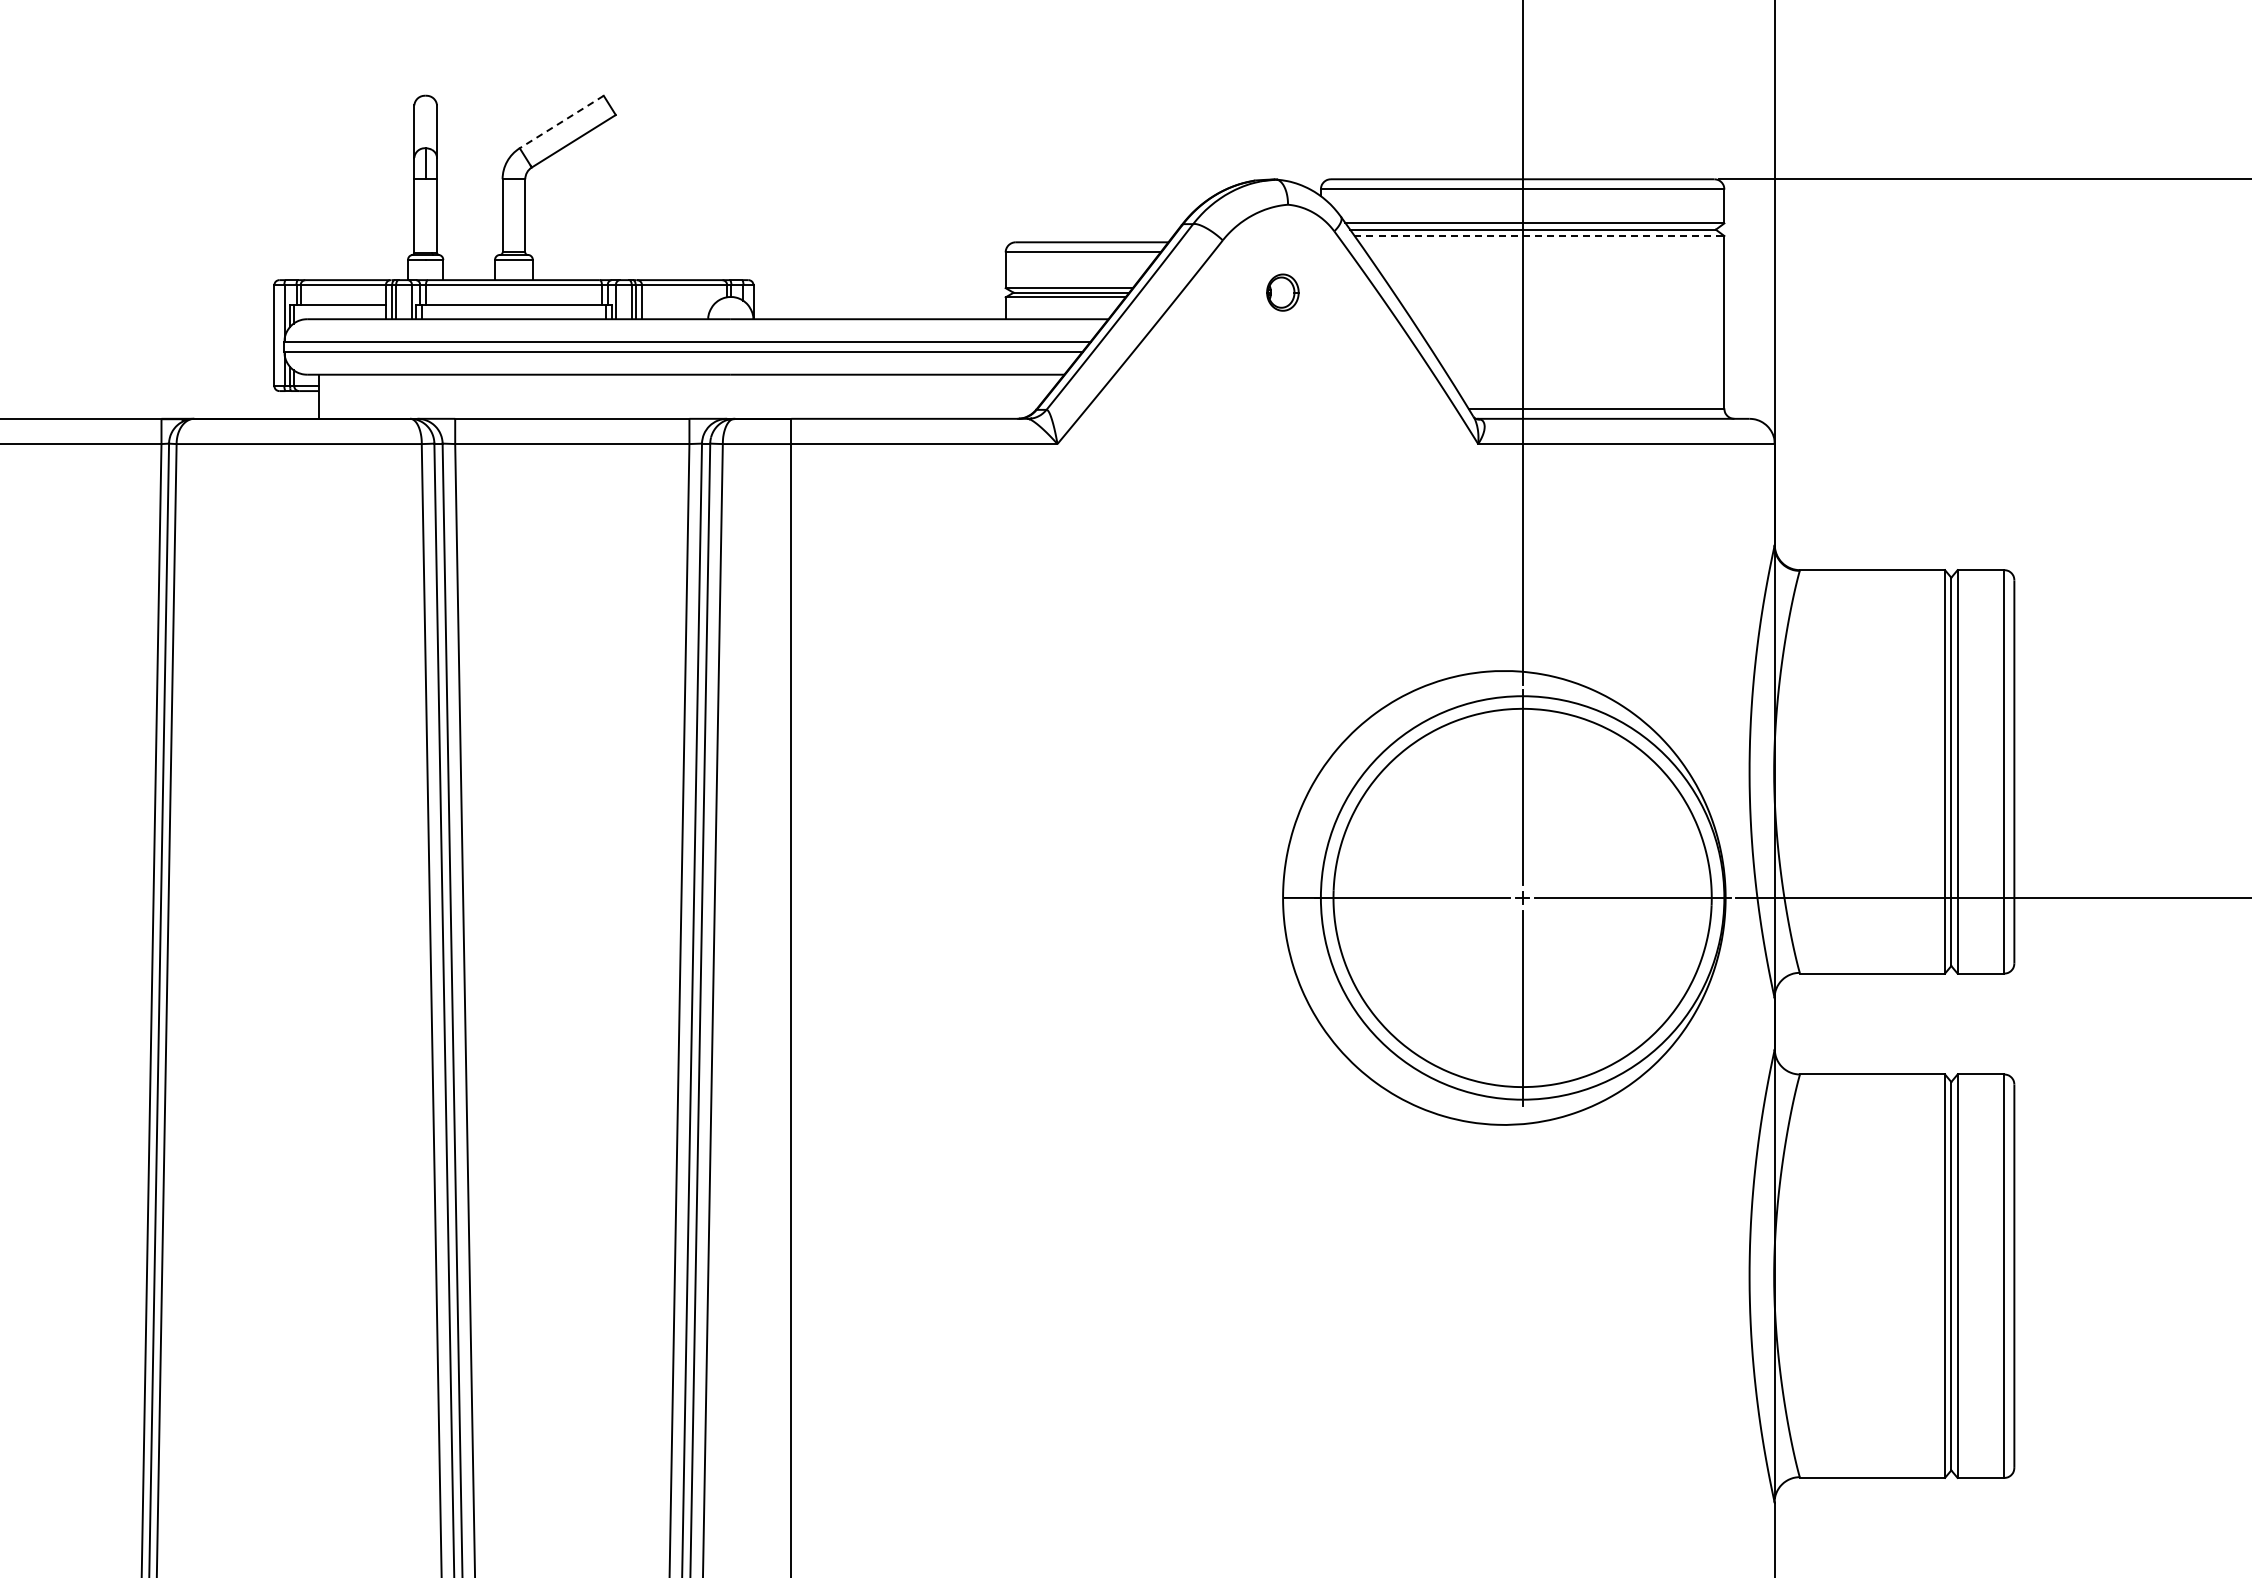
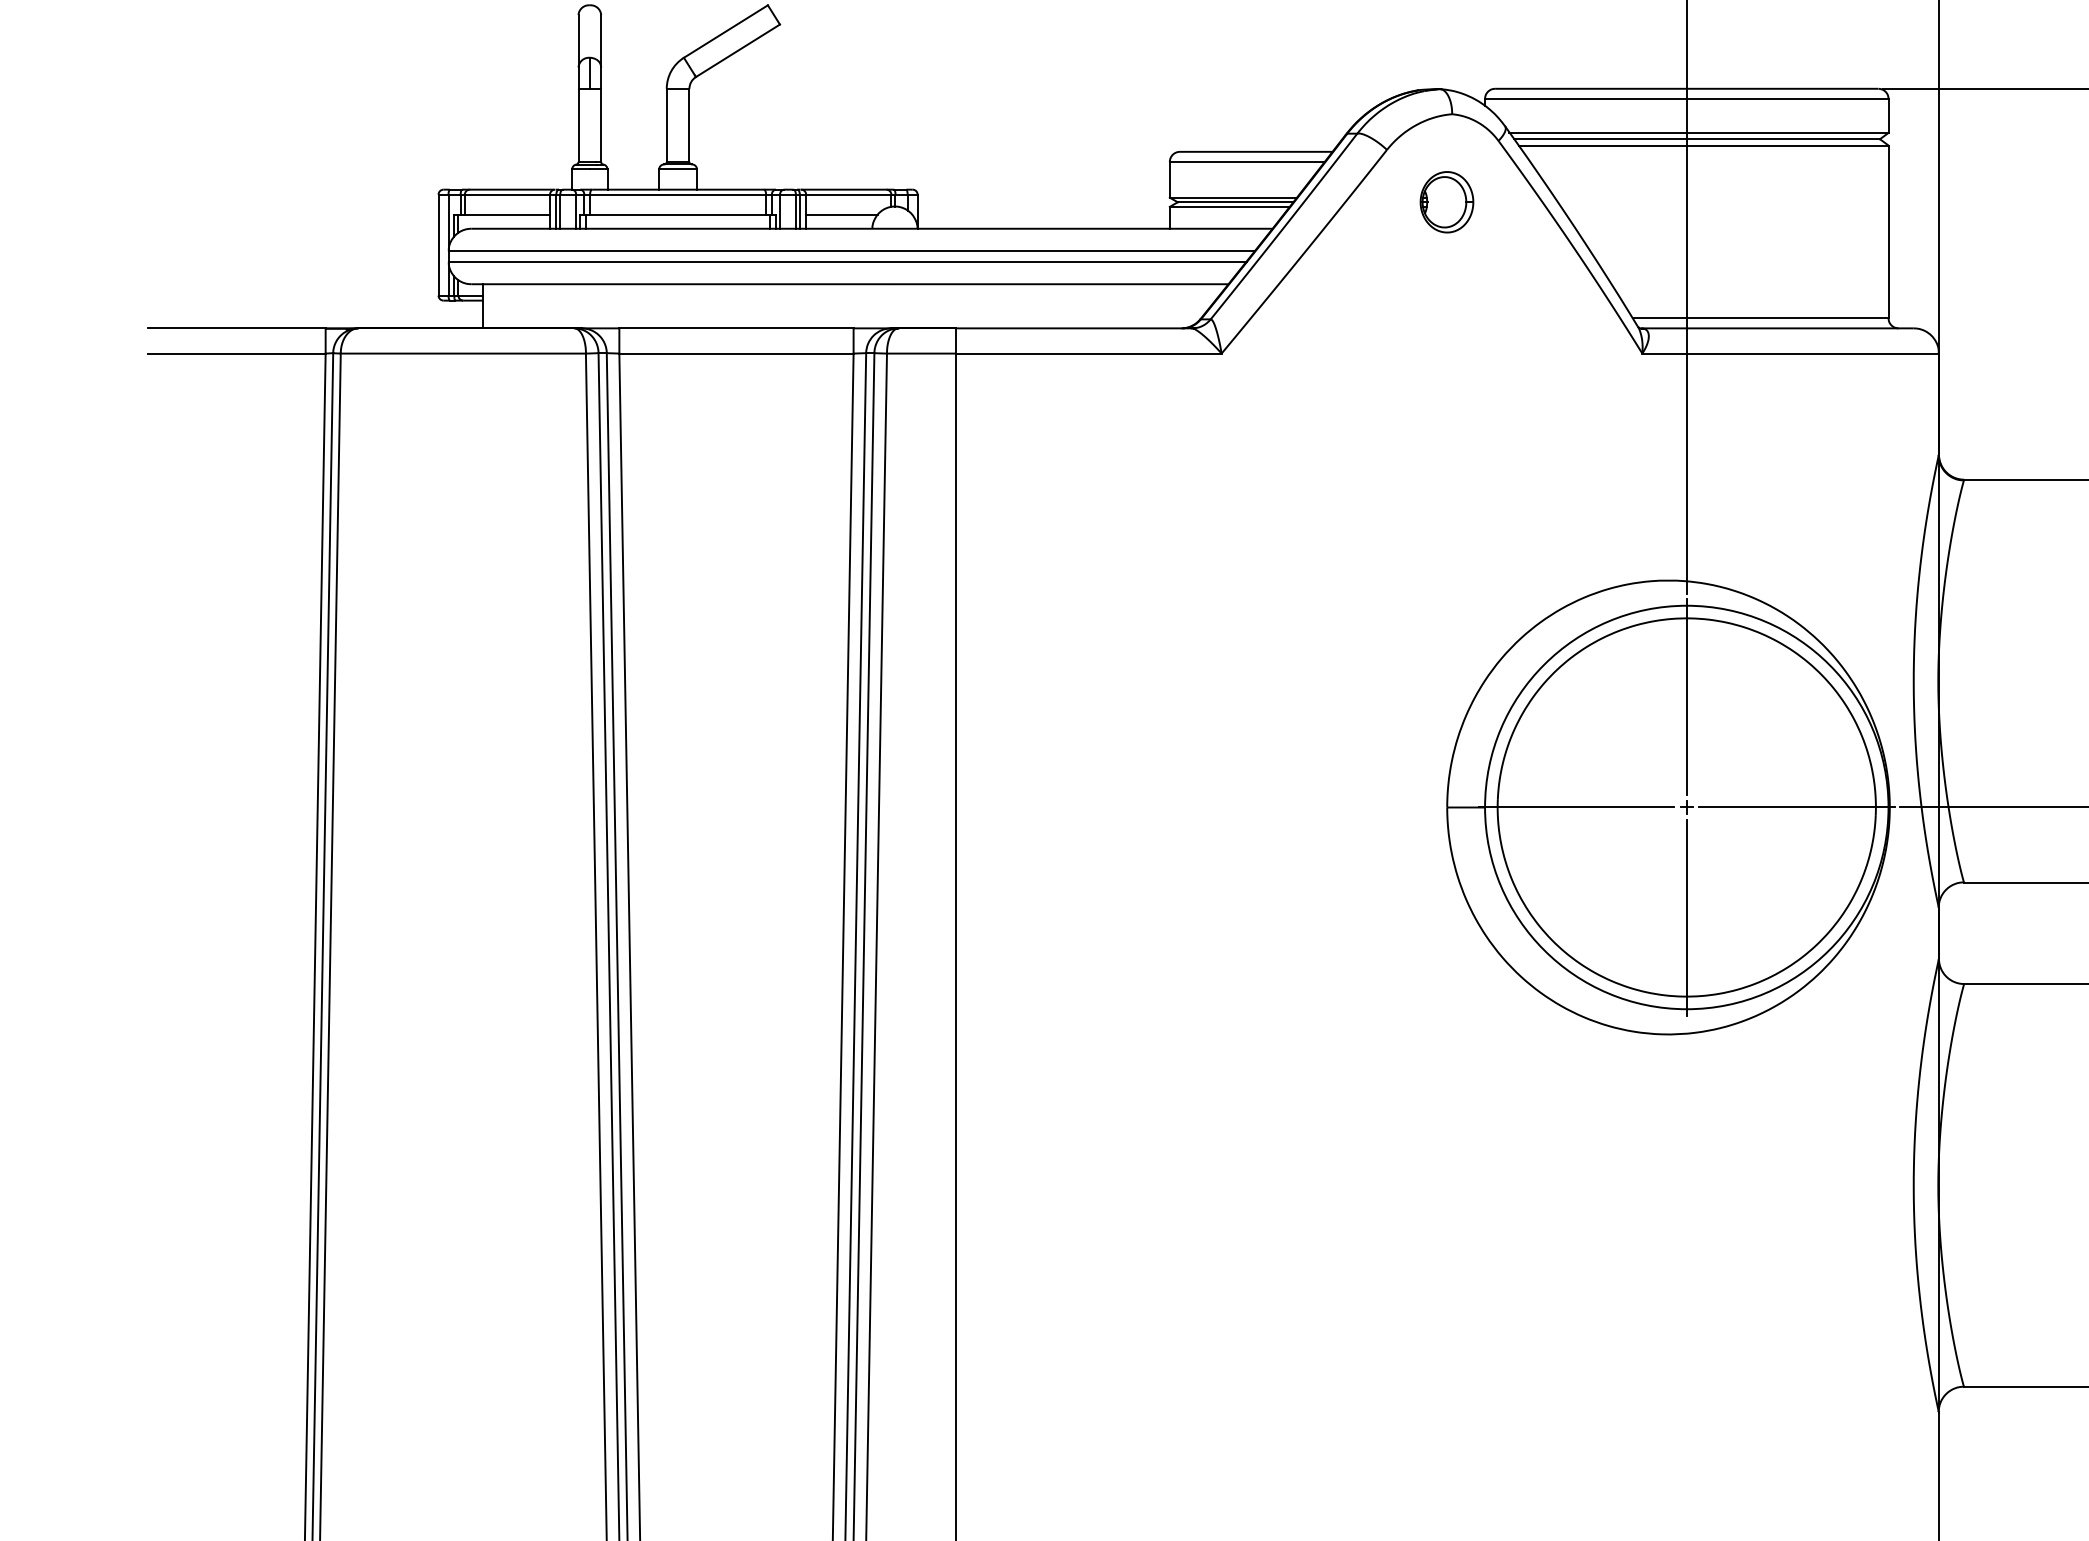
line: (561, 122) -> (725, 32), dashed -> solid
line: (1539, 236) -> (1703, 146), dashed -> solid
part: (1282, 292) -> (1446, 202), size x1.67
line: (677, 305) -> (841, 215), added

